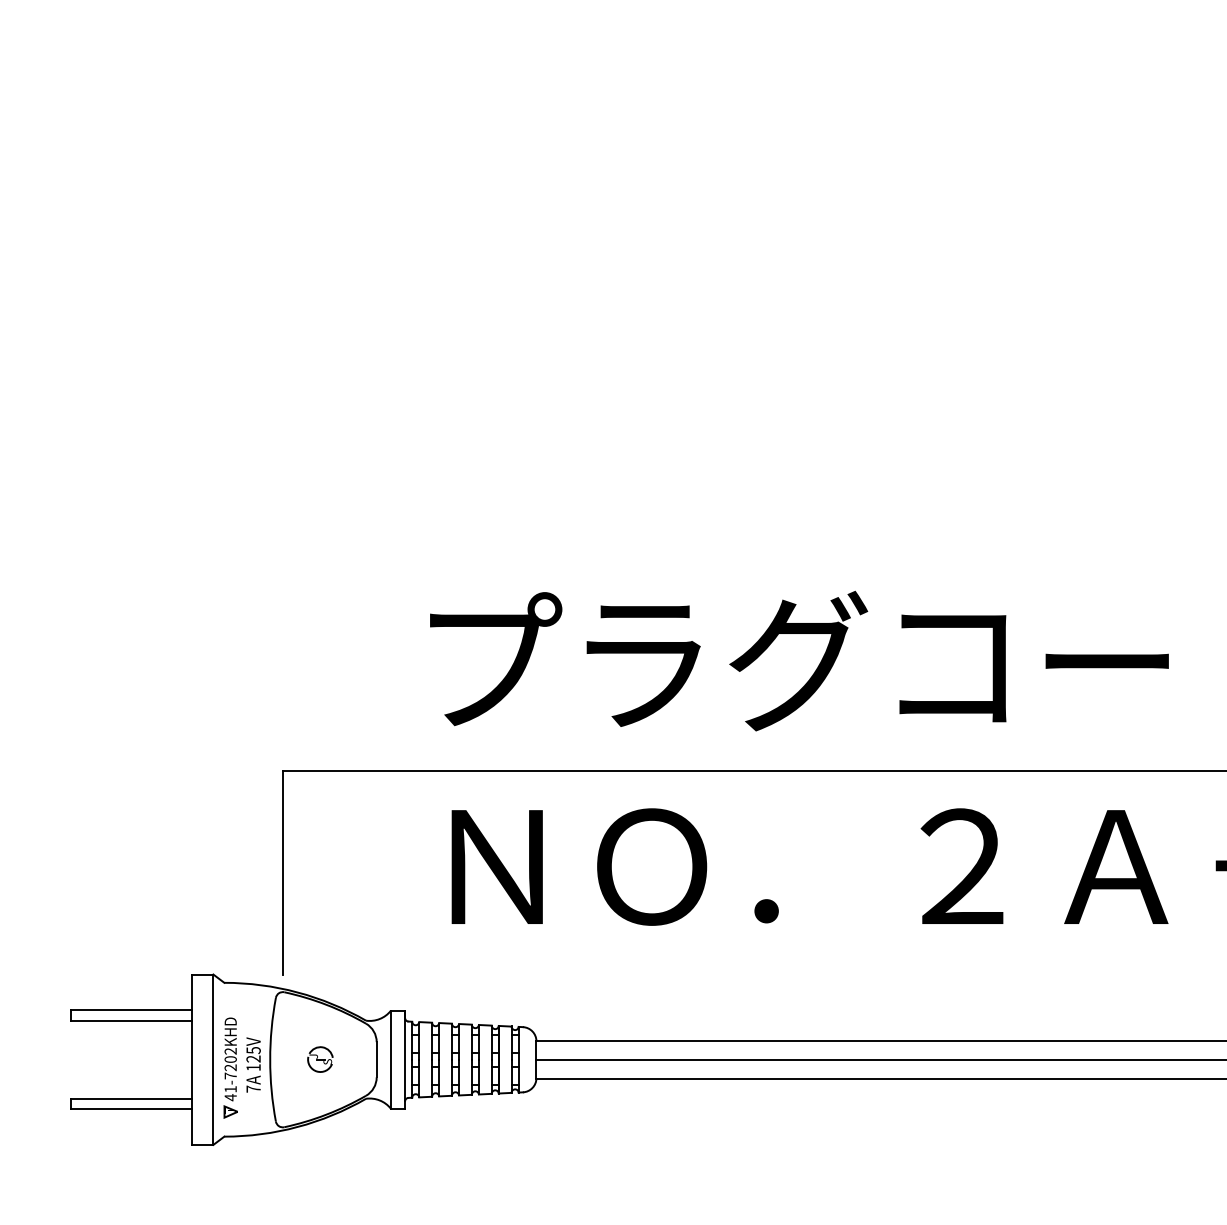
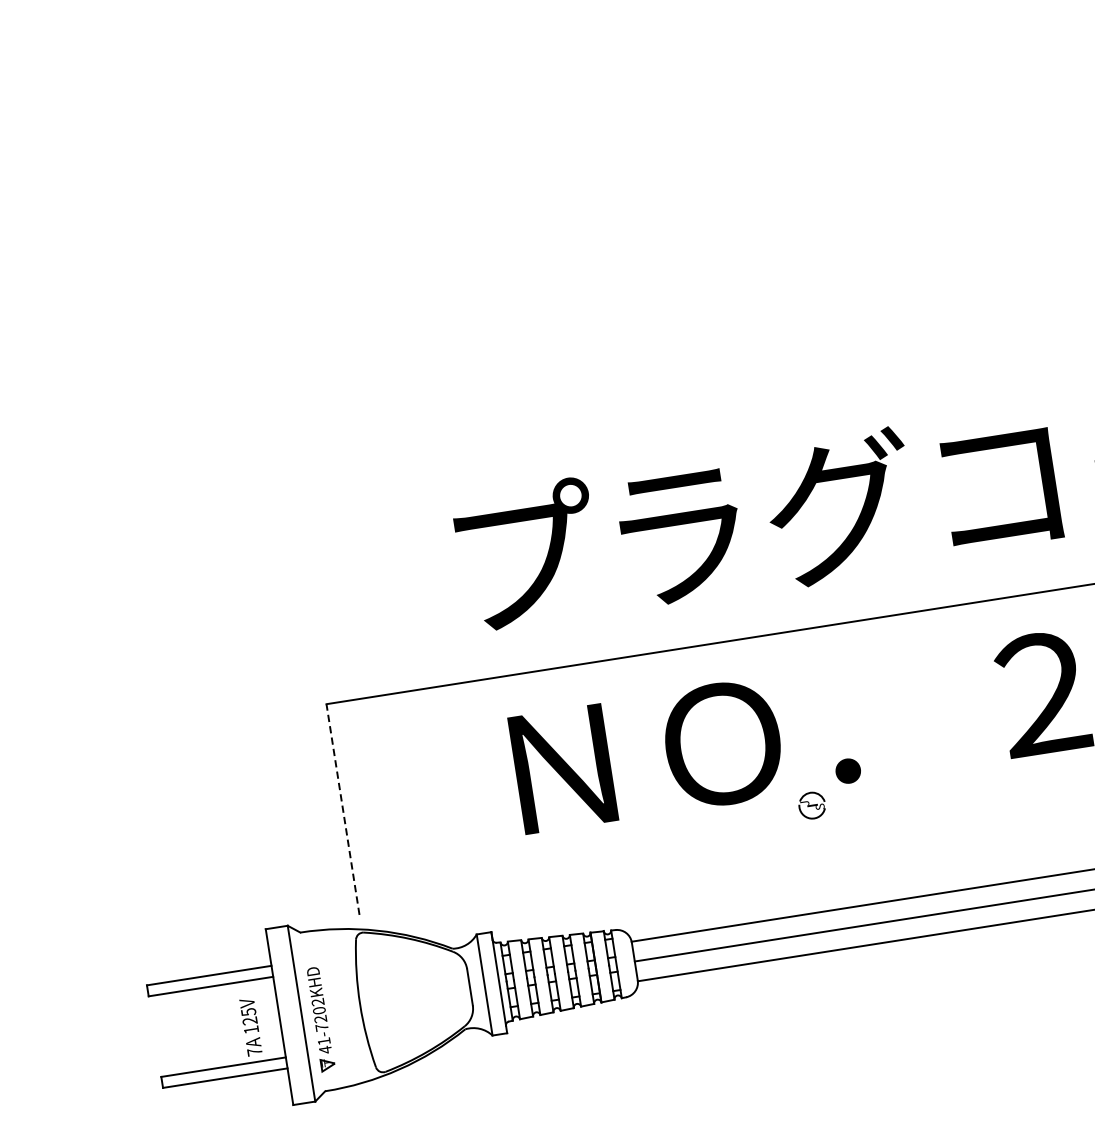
line: (282, 872) -> (342, 809), solid -> dashed
part: (320, 1059) -> (812, 805), moved
text: (253, 1064) -> (250, 1026), moved

